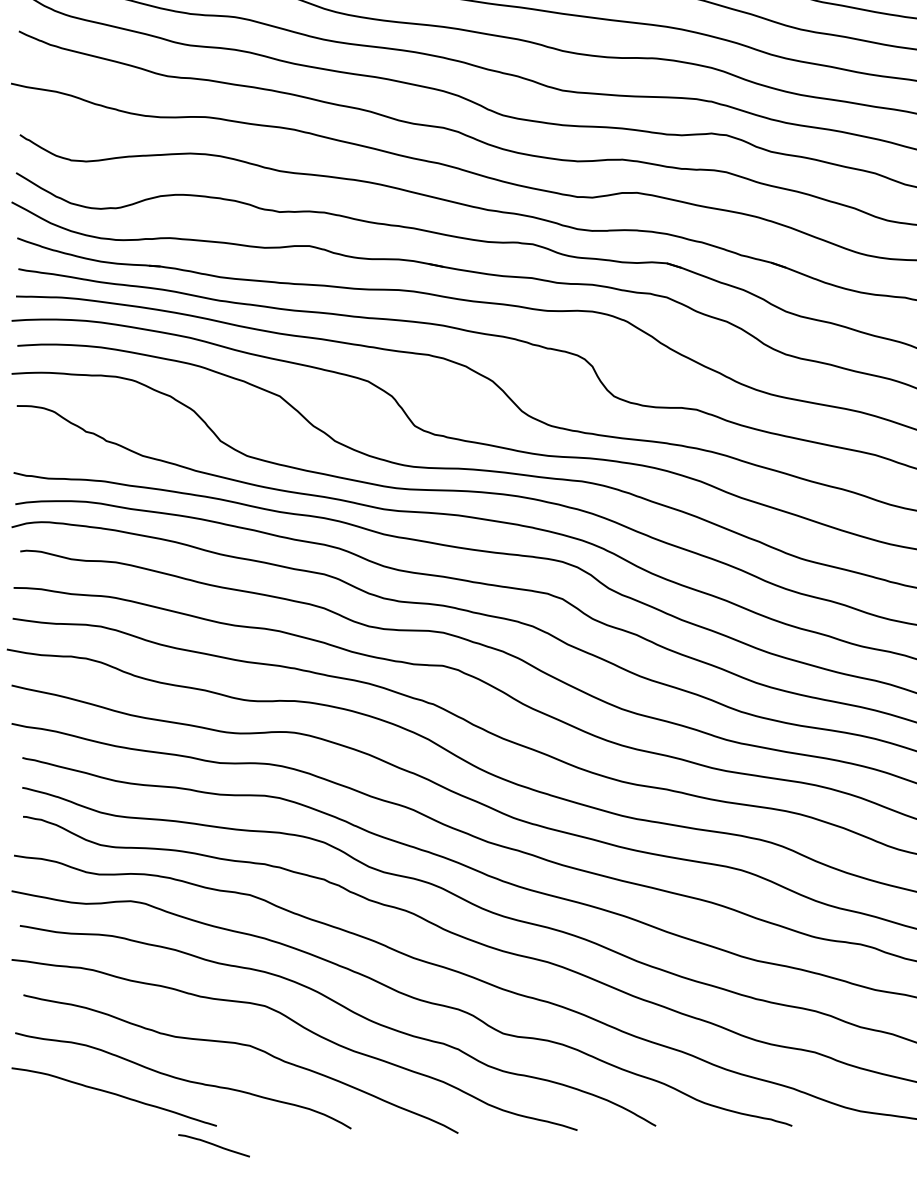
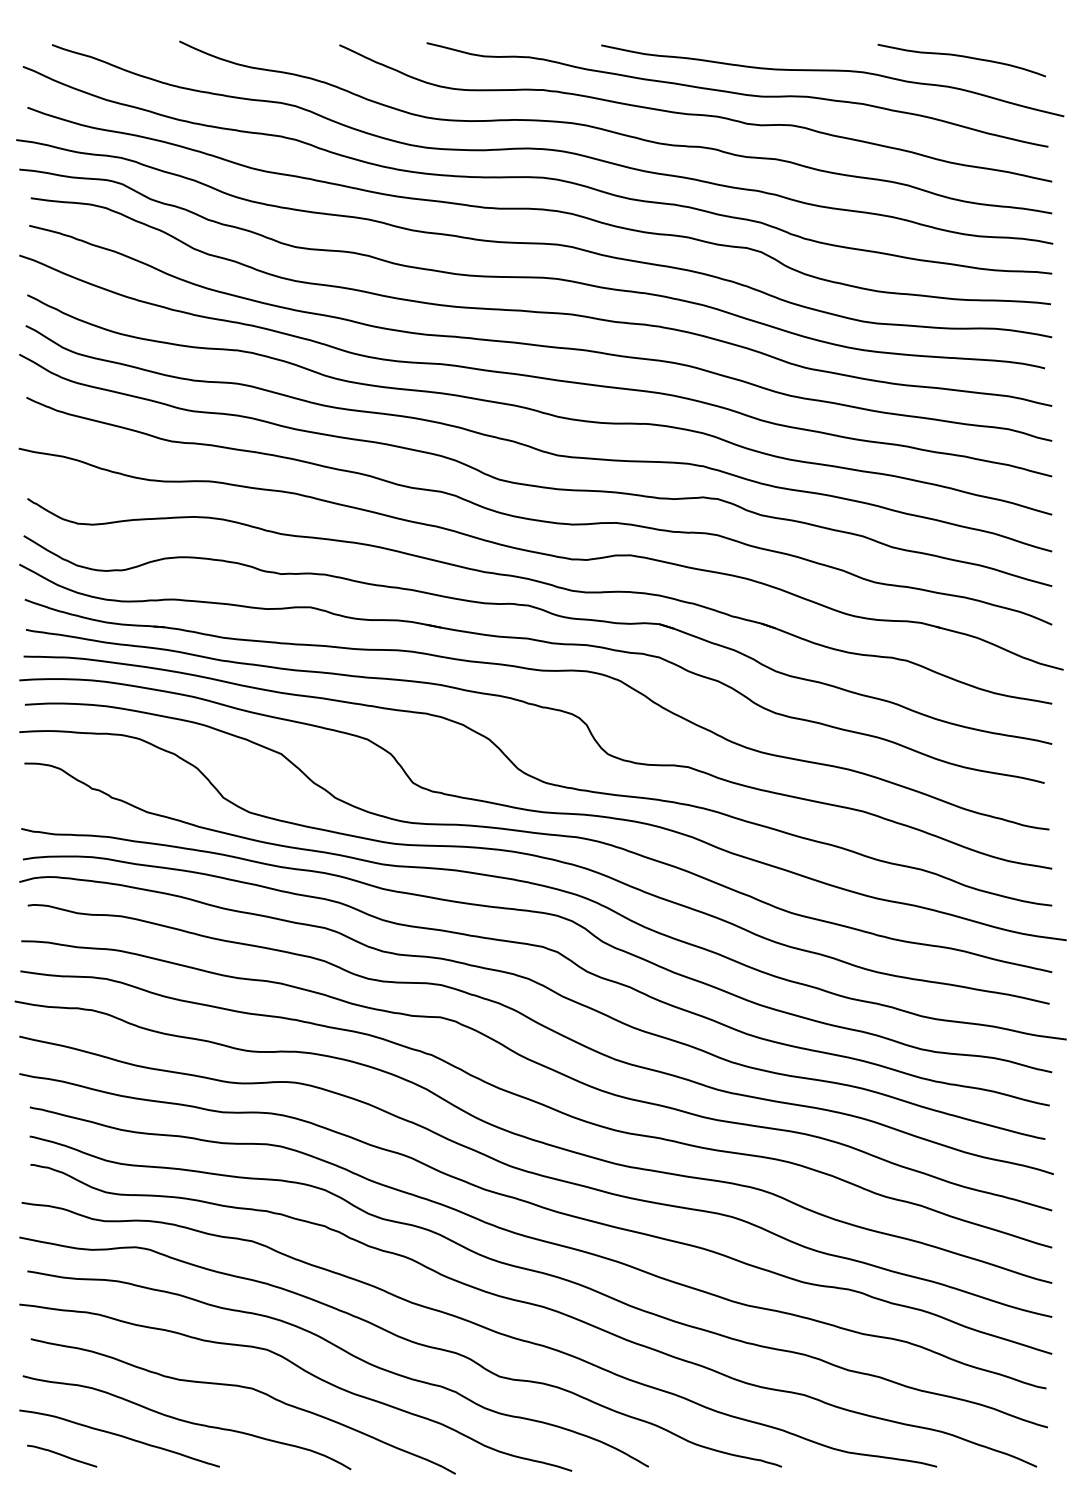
curve: (214, 1145) -> (62, 1455), moved

